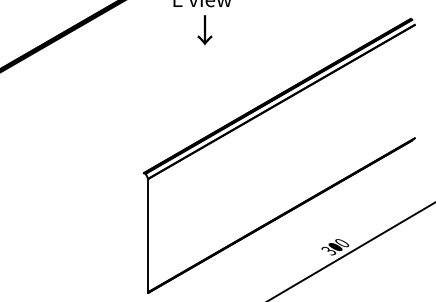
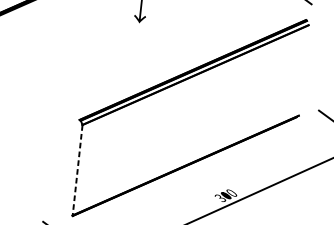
line: (148, 236) -> (77, 171), solid -> dashed

